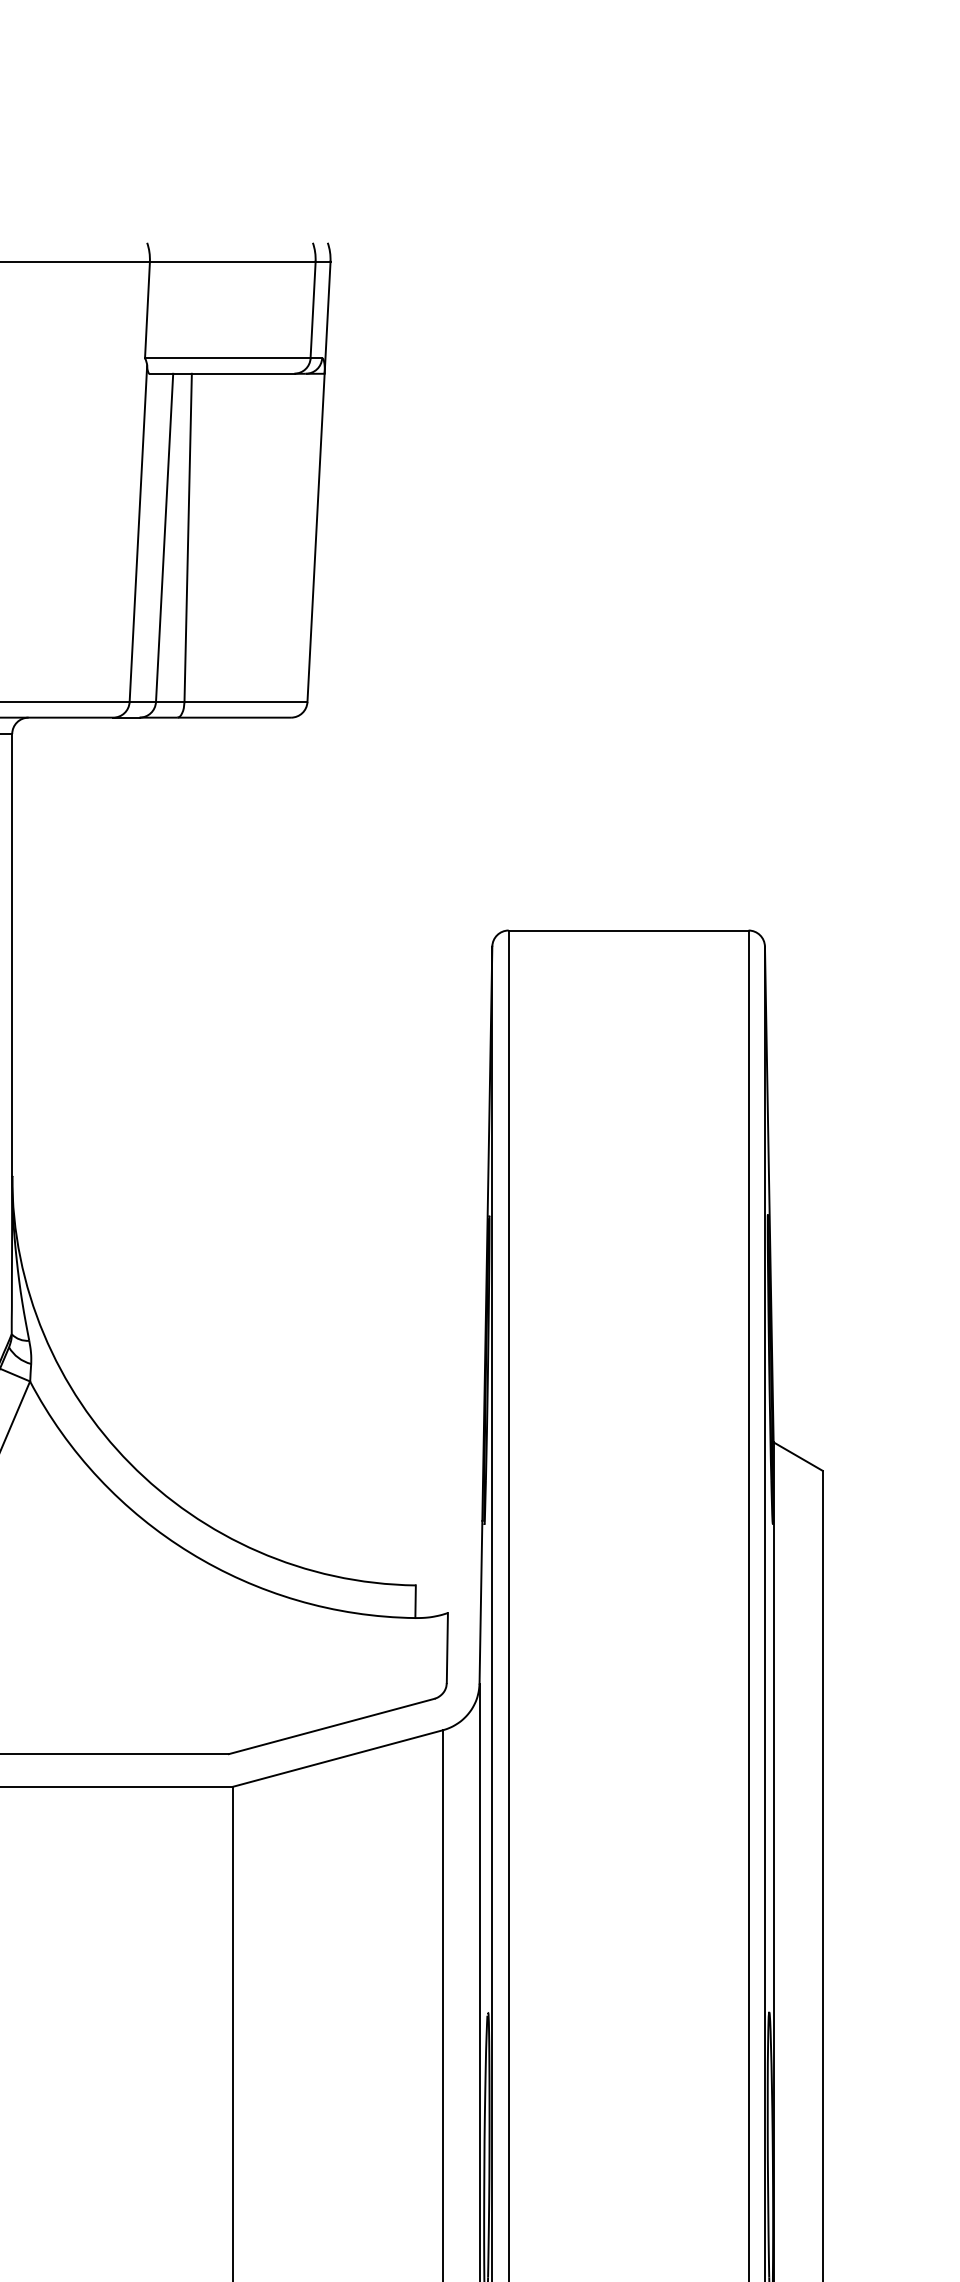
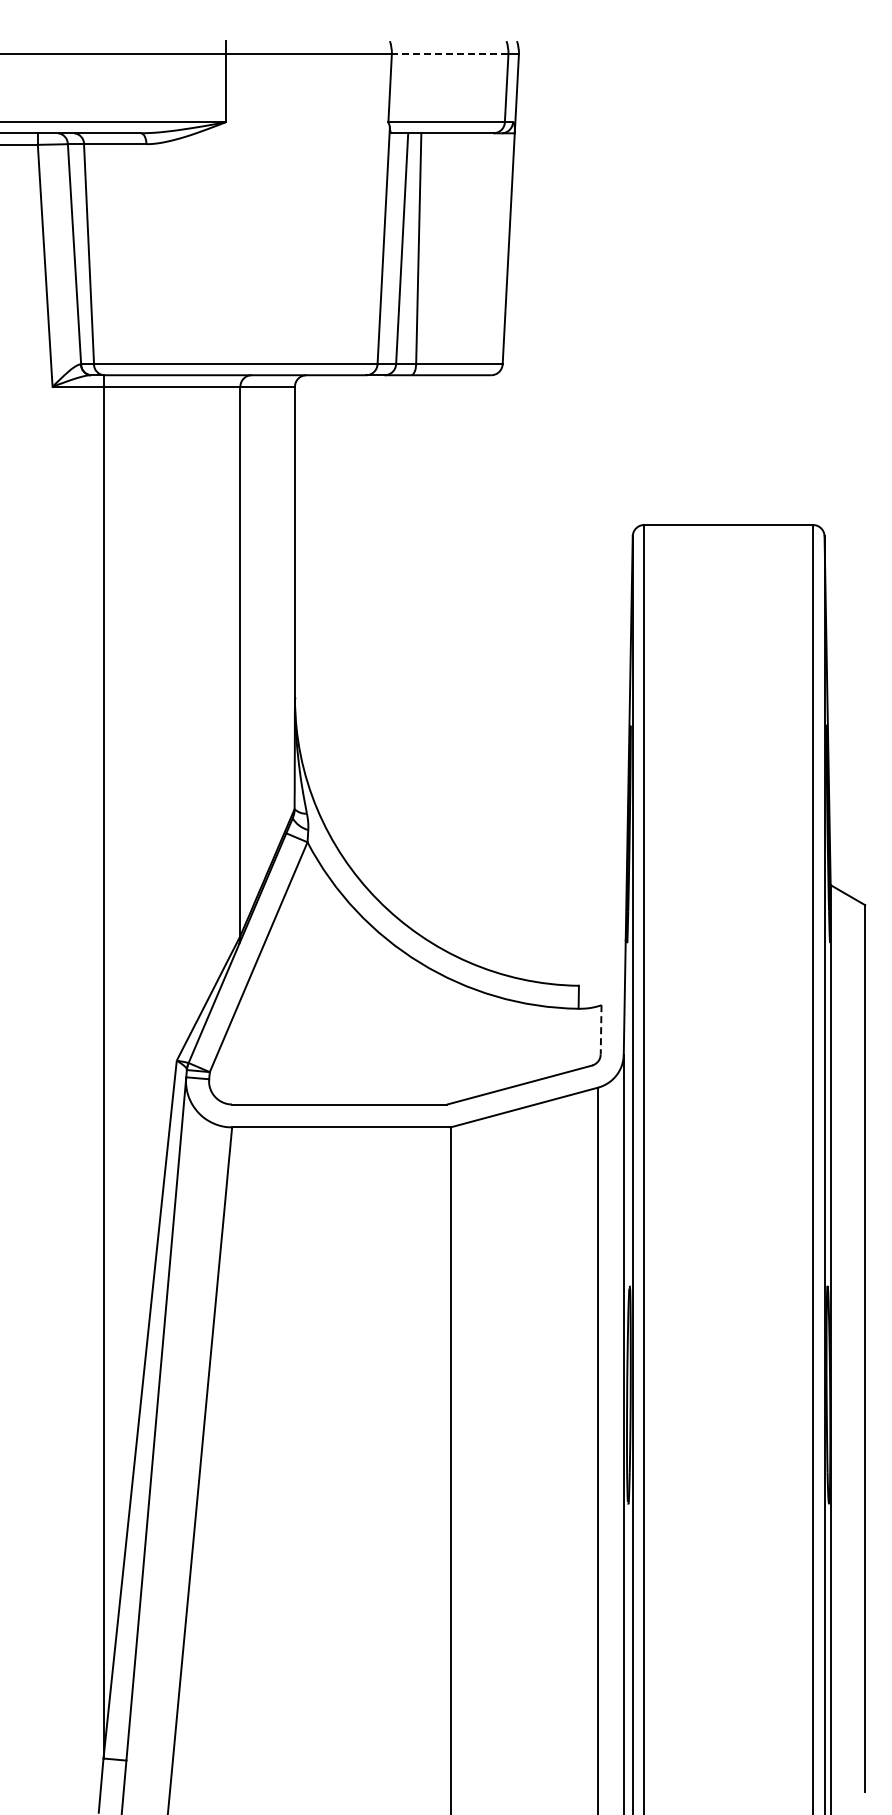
line: (231, 261) -> (449, 54), solid -> dashed
line: (447, 1647) -> (601, 1029), solid -> dashed

